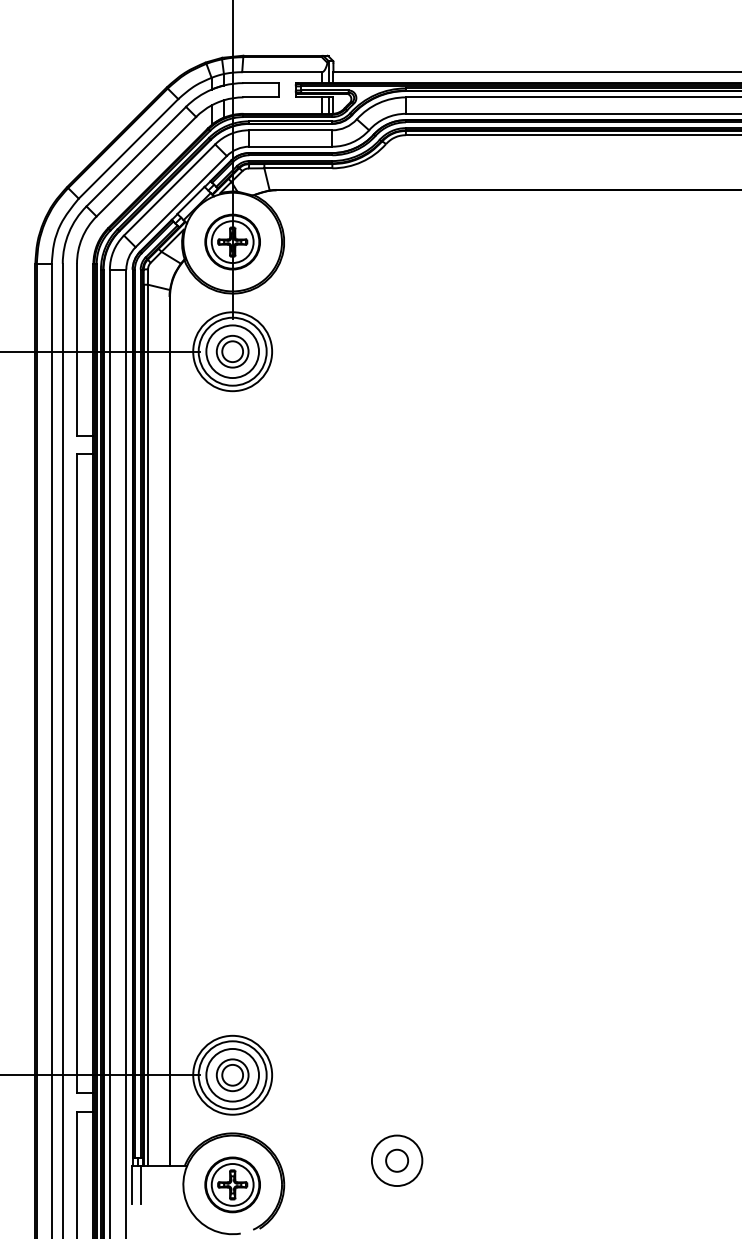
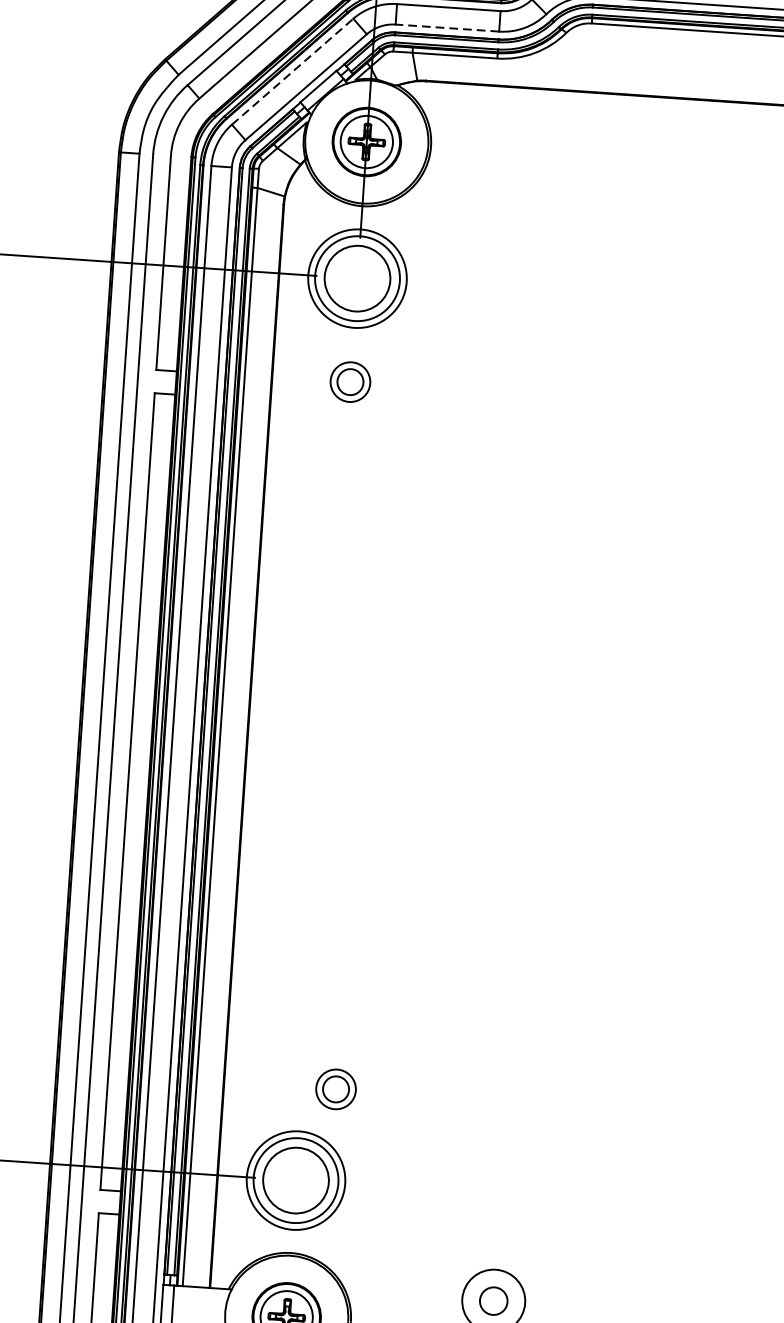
line: (290, 146) -> (447, 27), solid -> dashed
line: (169, 189) -> (292, 71), solid -> dashed
part: (232, 351) -> (350, 381), moved
part: (232, 1075) -> (335, 1089), moved

